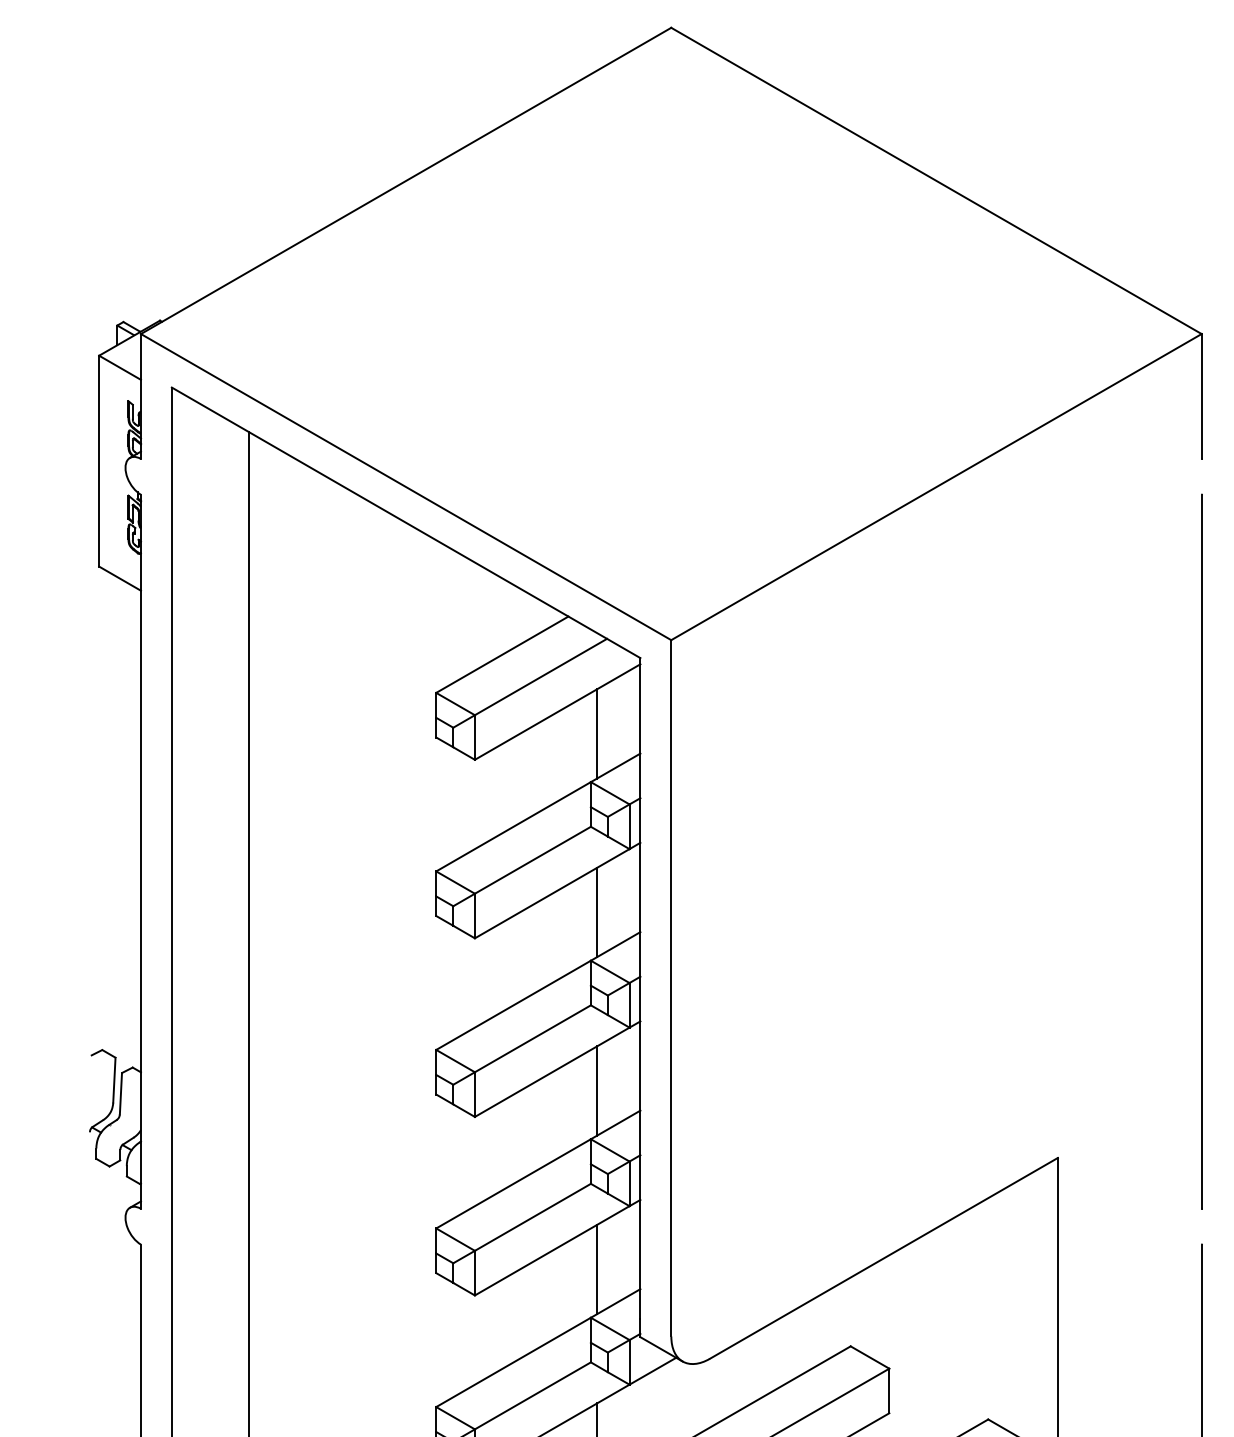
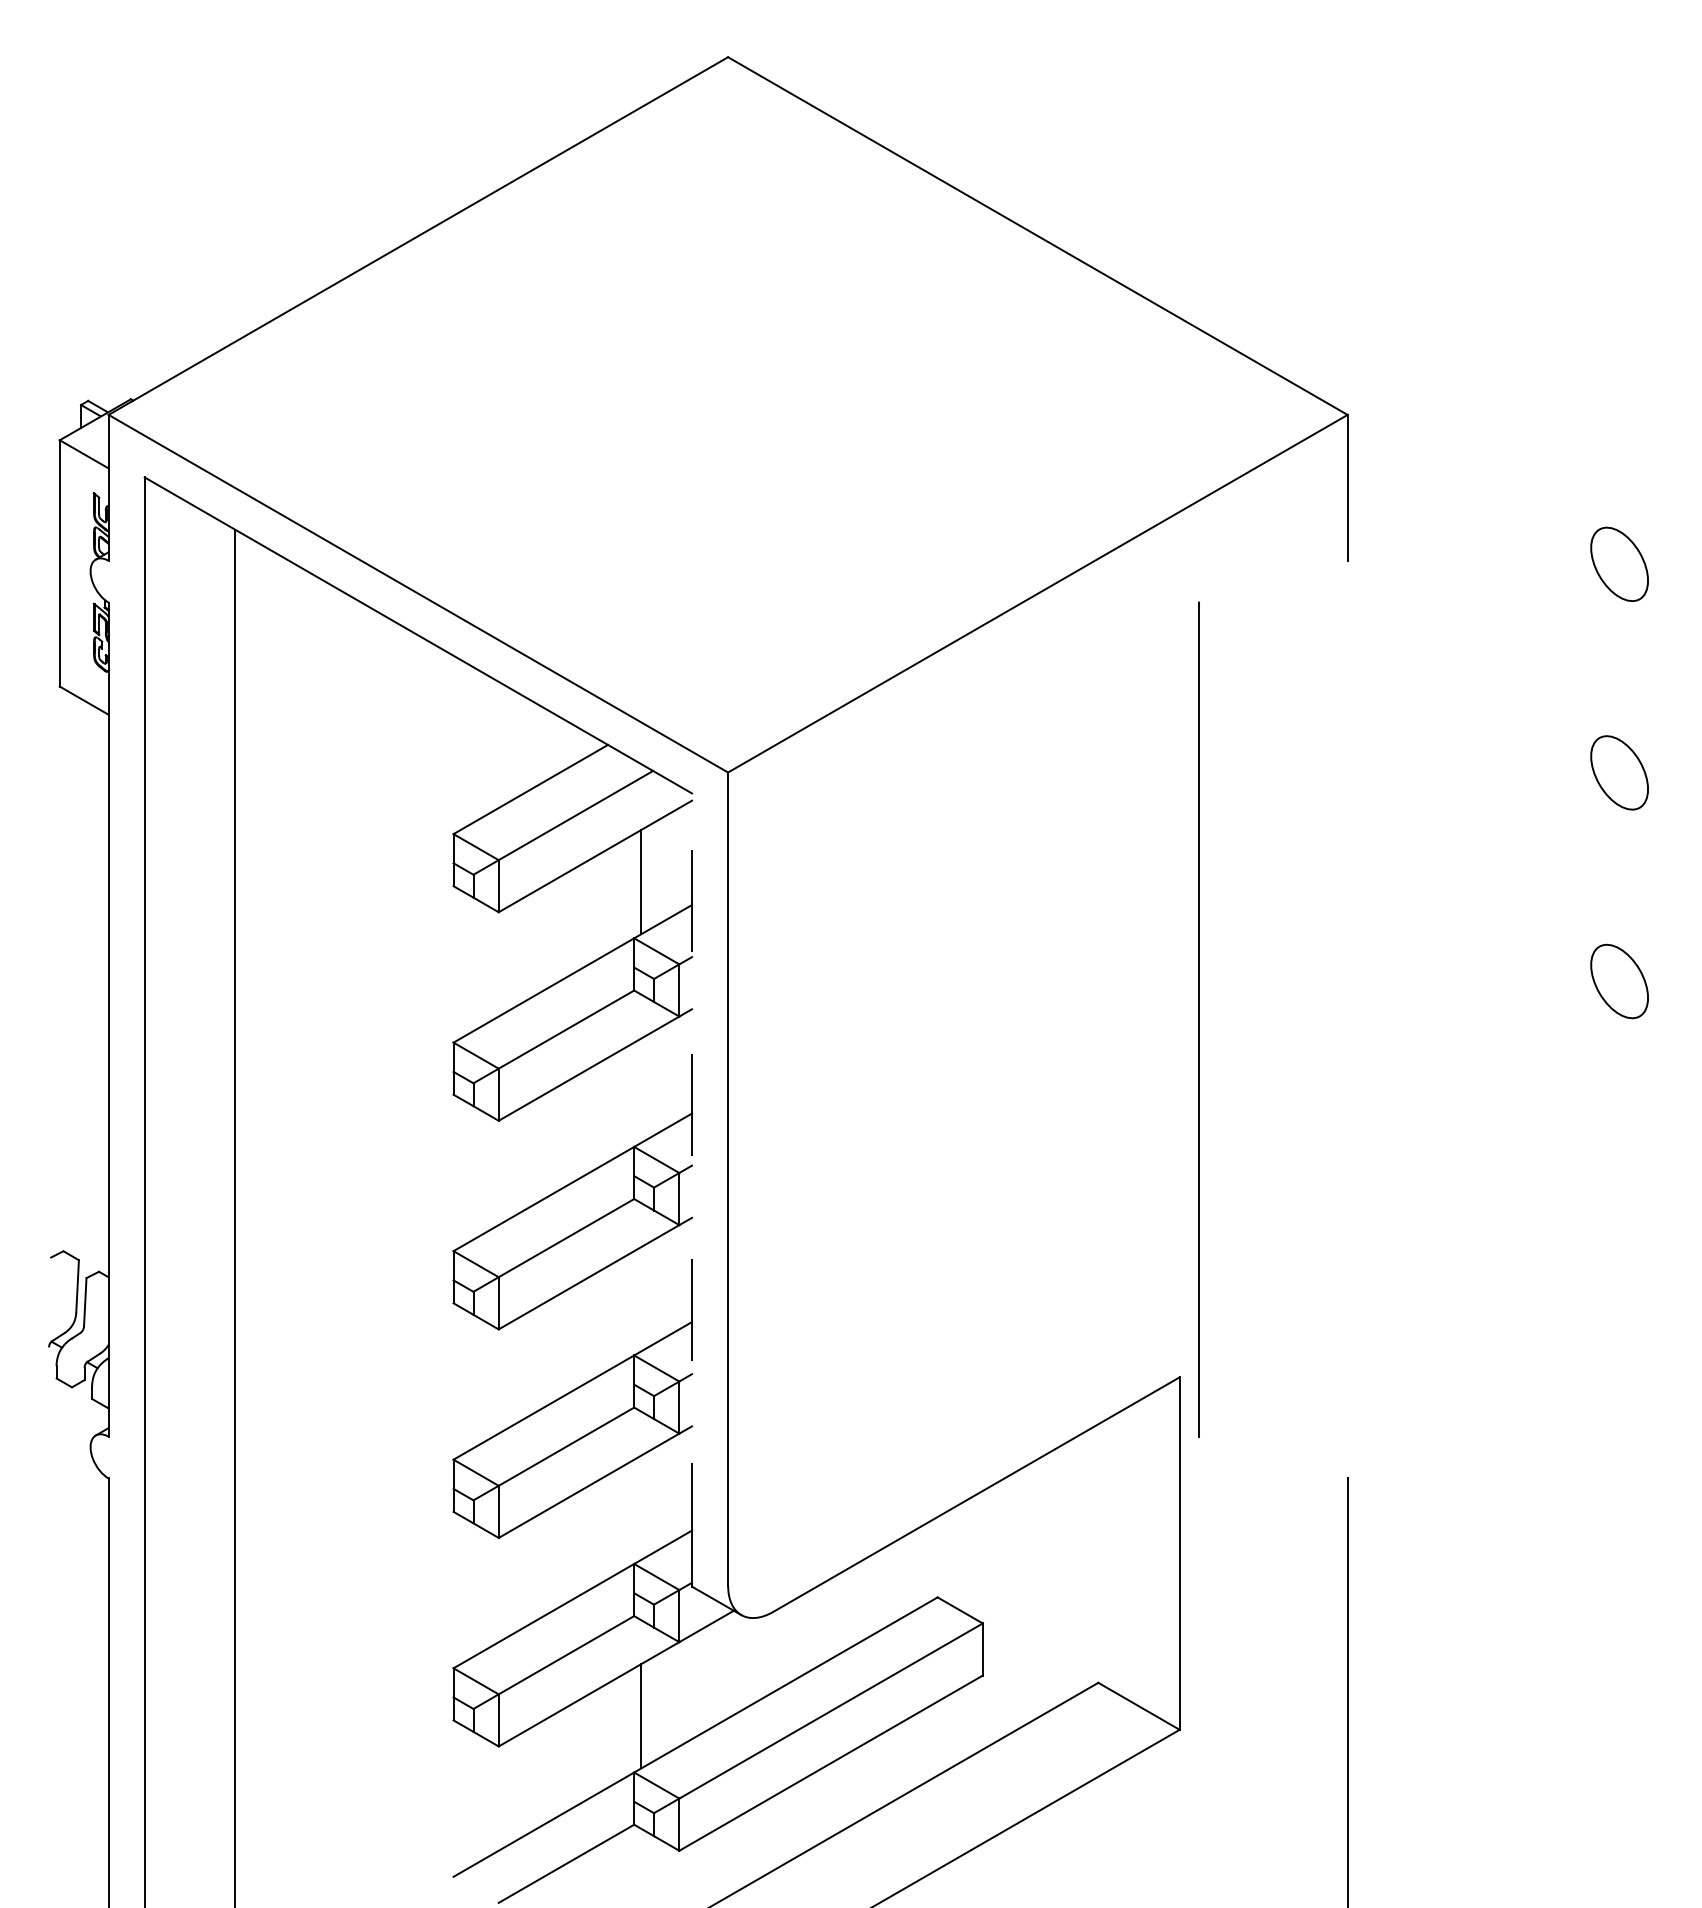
line: (1201, 851) -> (1198, 1019), moved
line: (597, 912) -> (641, 1090), removed
line: (640, 988) -> (692, 1179), solid -> dashed
line: (597, 1090) -> (641, 1298), removed
line: (597, 1269) -> (641, 1507), removed

